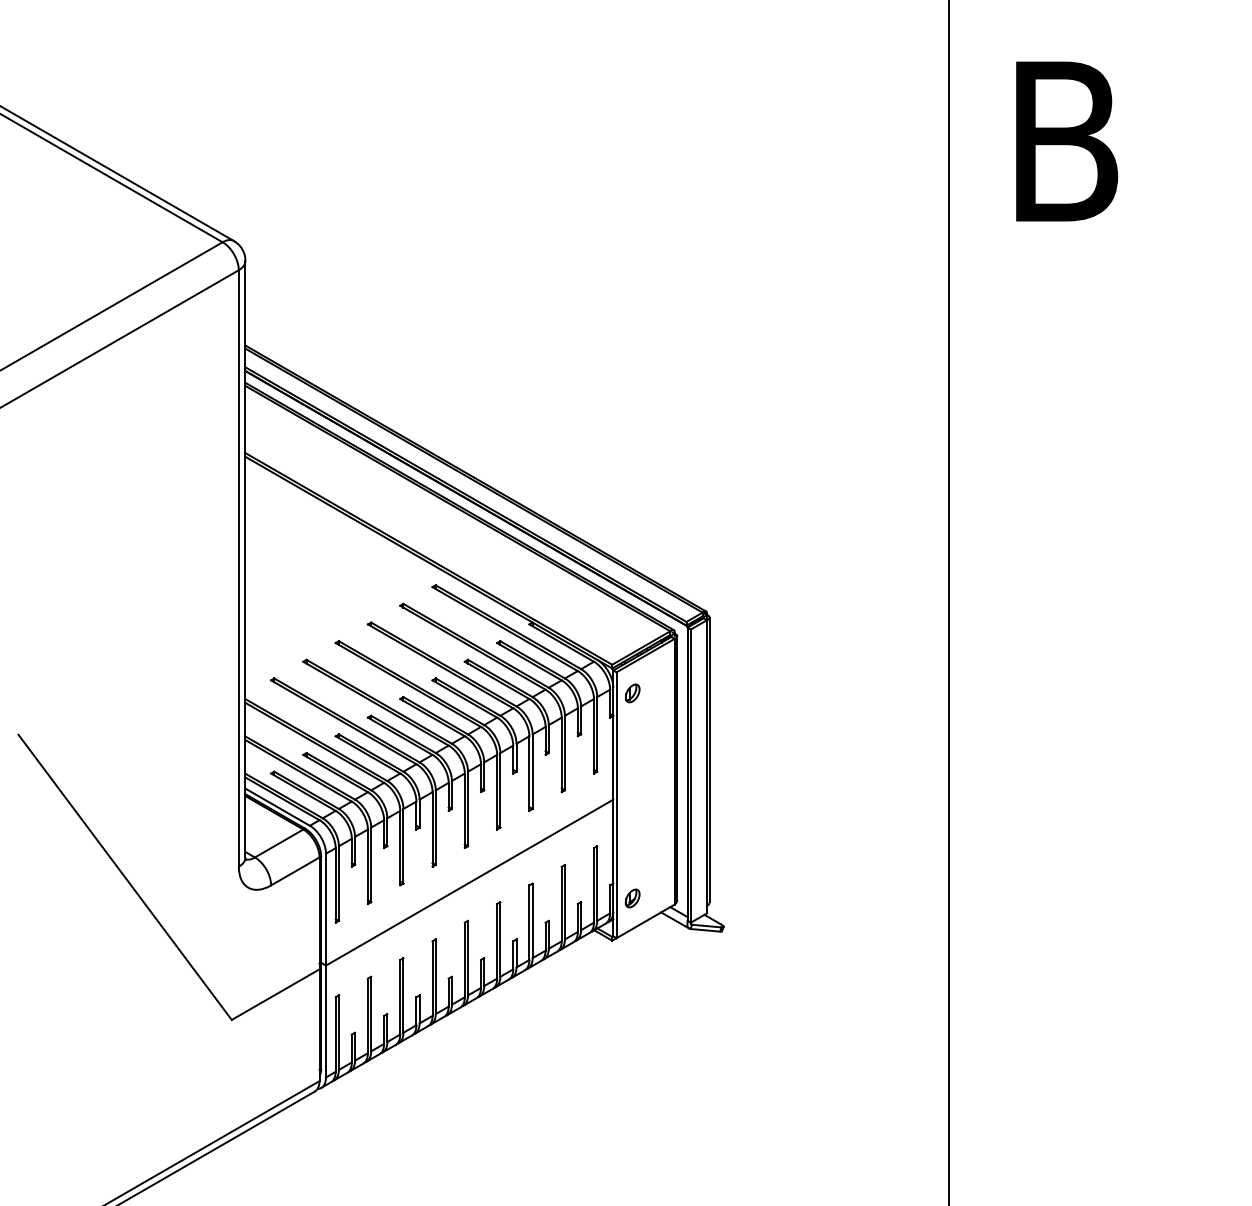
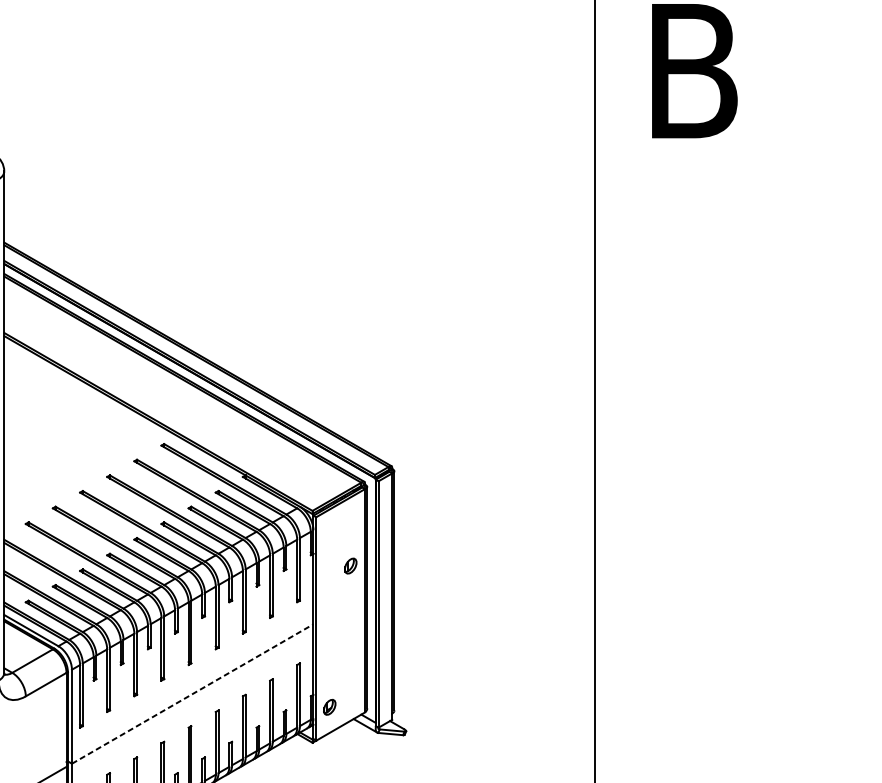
part: (632, 693) -> (350, 566), moved
line: (469, 882) -> (192, 693), solid -> dashed

